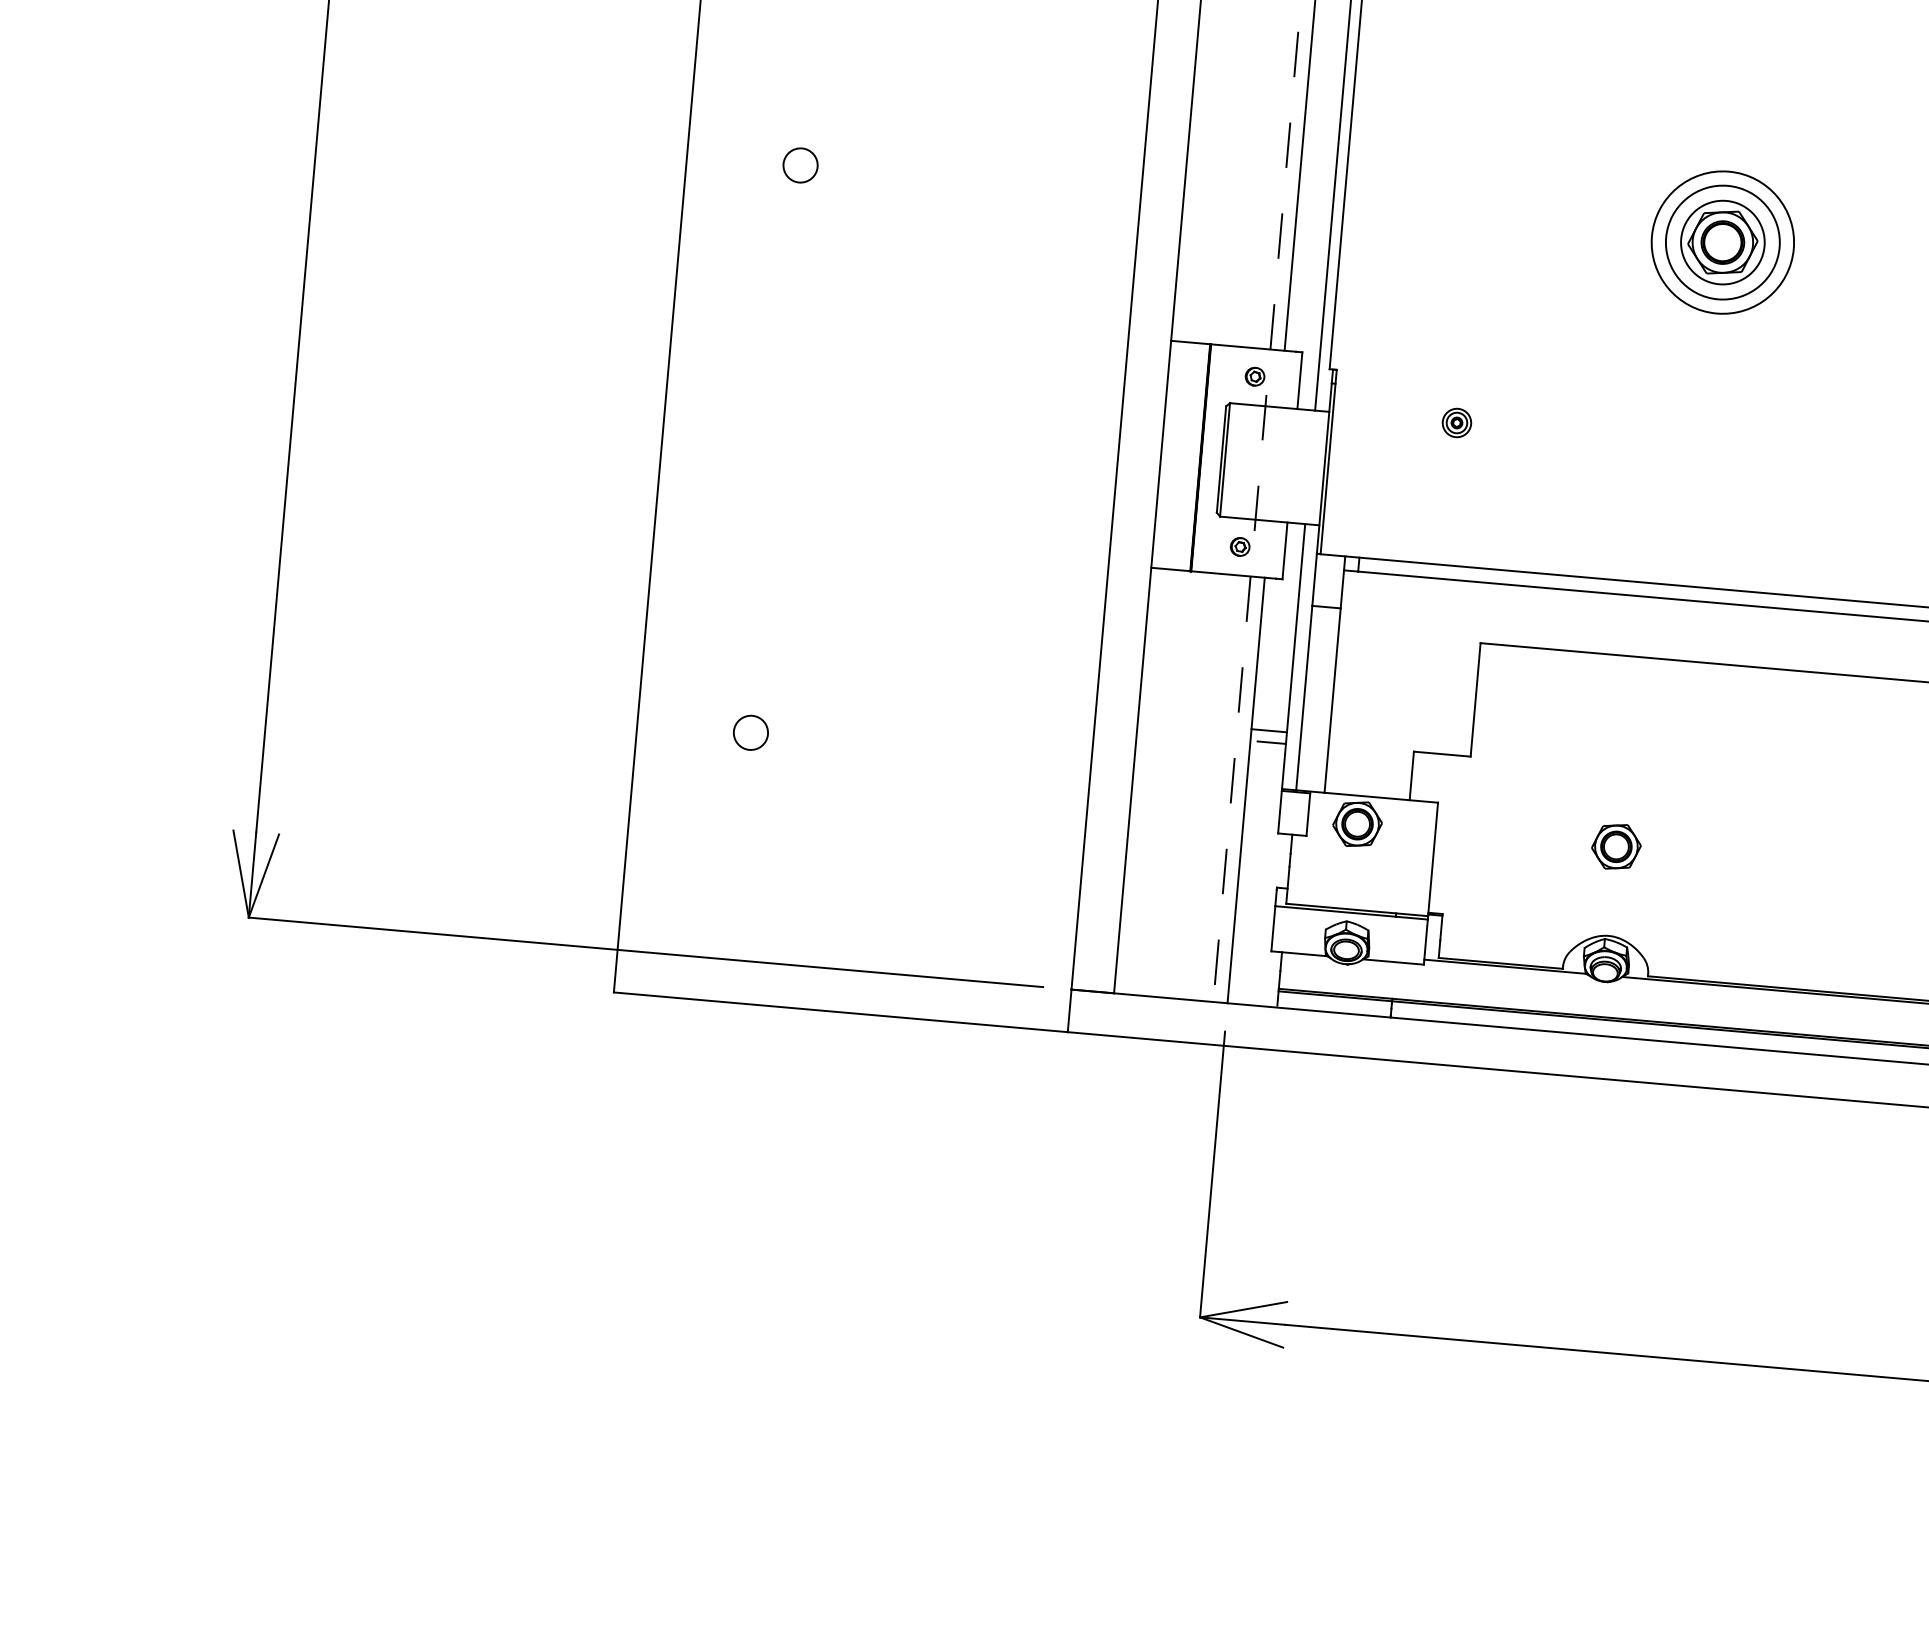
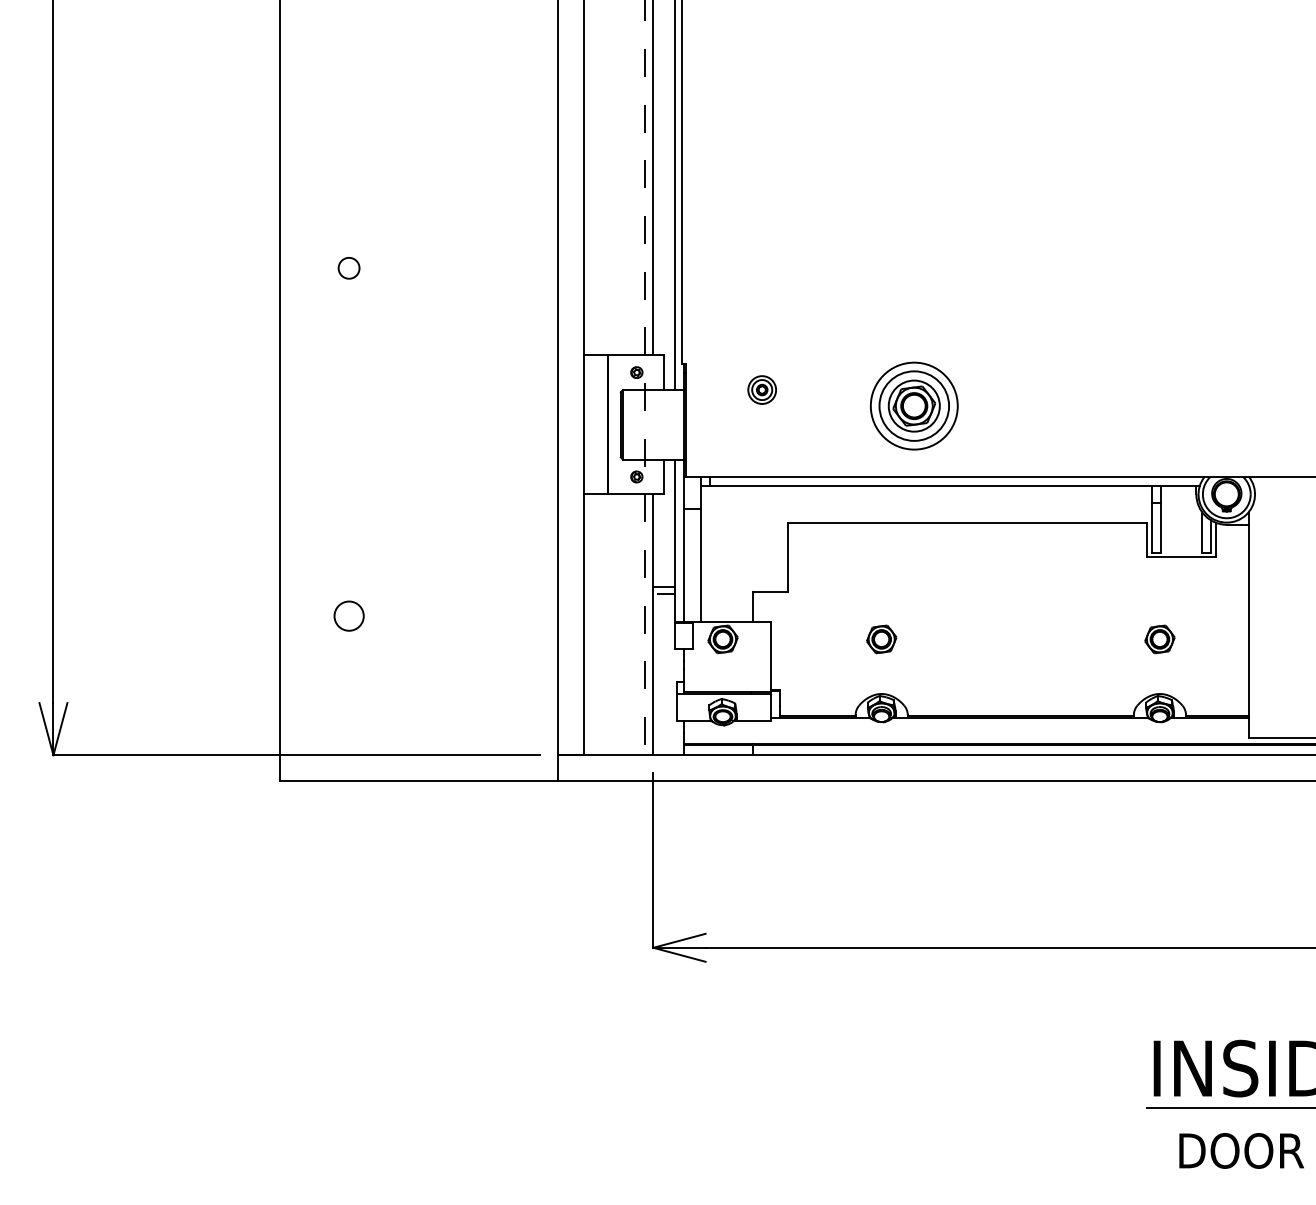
part: (1723, 241) -> (914, 405), moved
part: (1456, 422) -> (761, 389), size x1.6
circle: (750, 731) -> (348, 615), size x1.4

